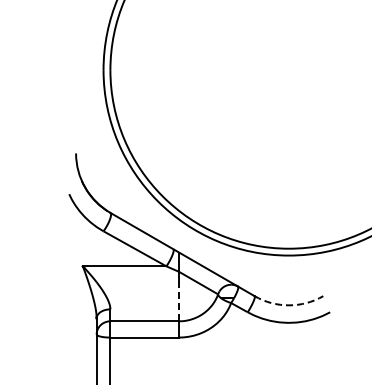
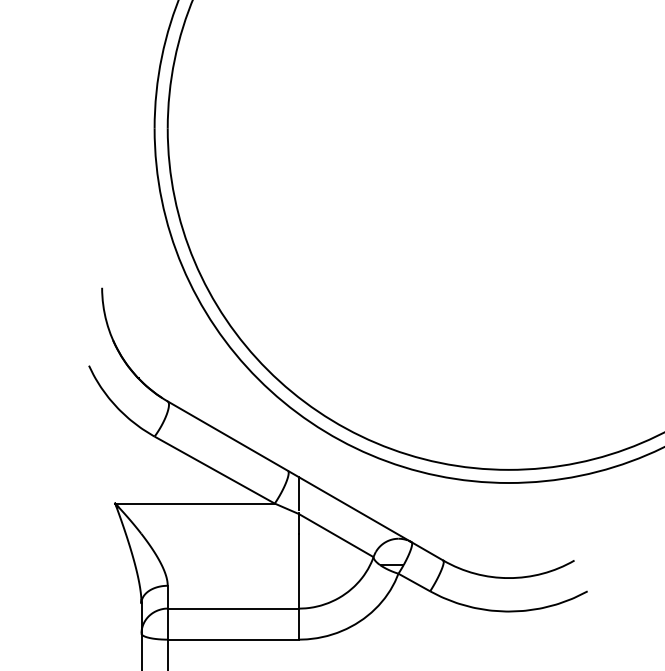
line: (179, 301) -> (299, 570), dashed -> solid
arc: (288, 305) -> (507, 578), dashed -> solid

